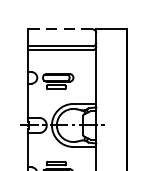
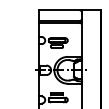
line: (58, 29) -> (58, 10), dashed -> solid

